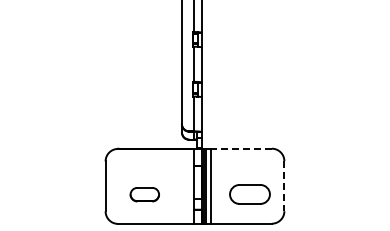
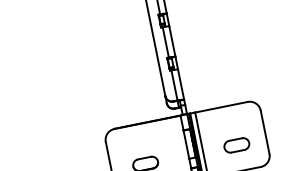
line: (241, 148) -> (221, 107), dashed -> solid
line: (284, 186) -> (265, 132), dashed -> solid
part: (250, 194) -> (237, 145), size x0.71

